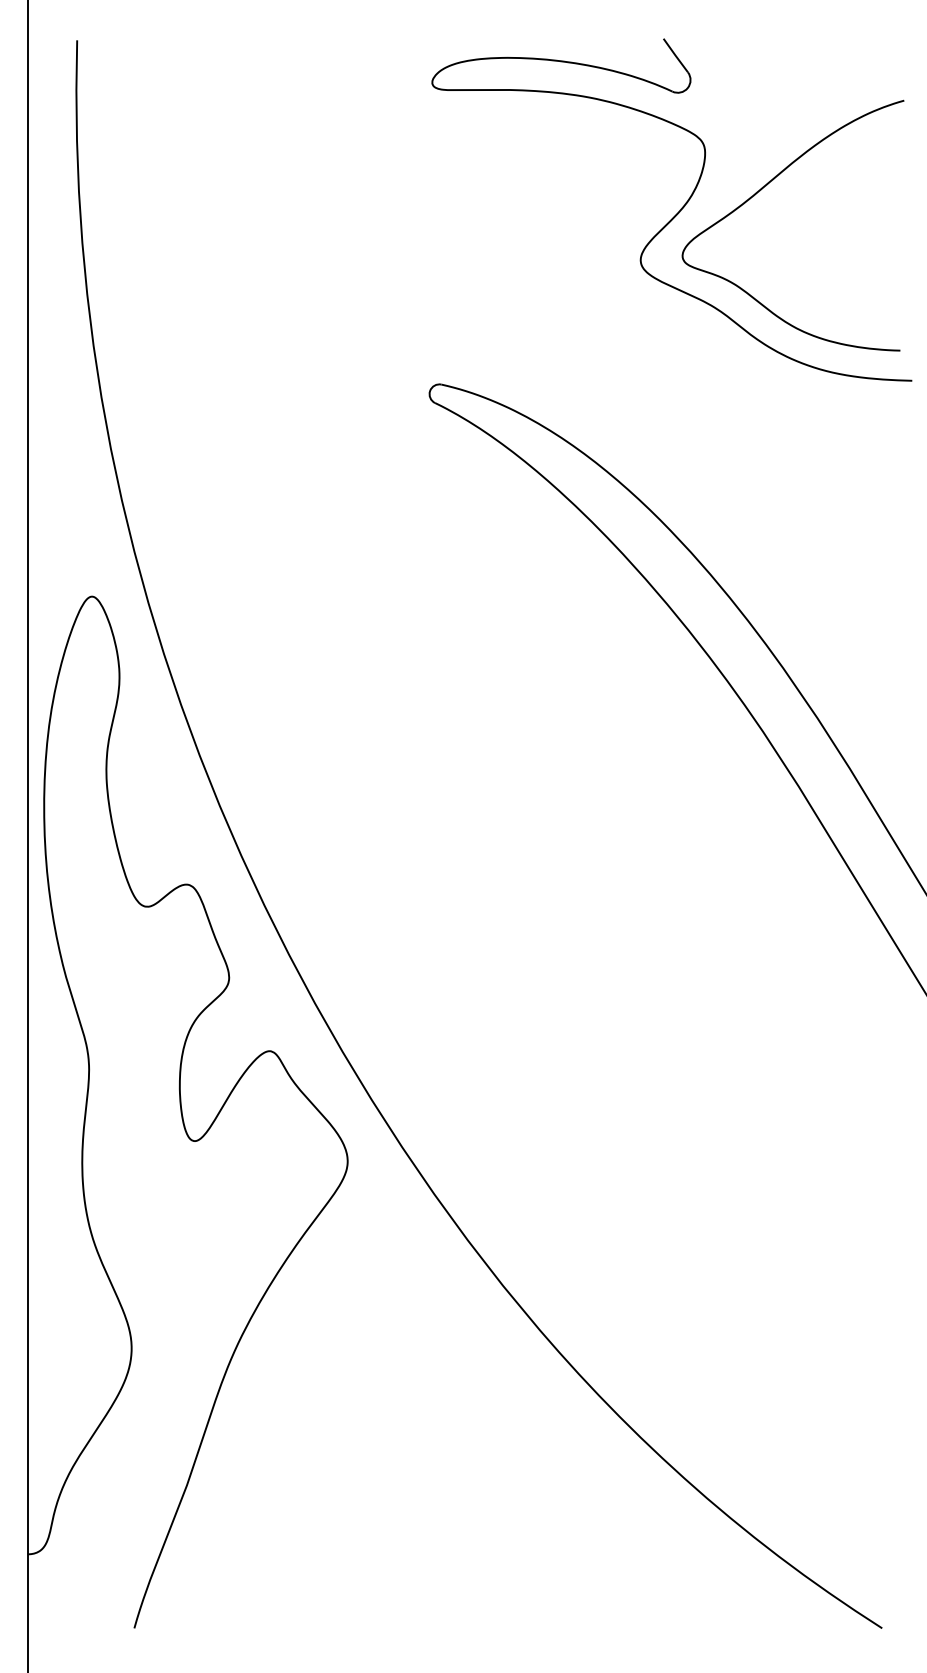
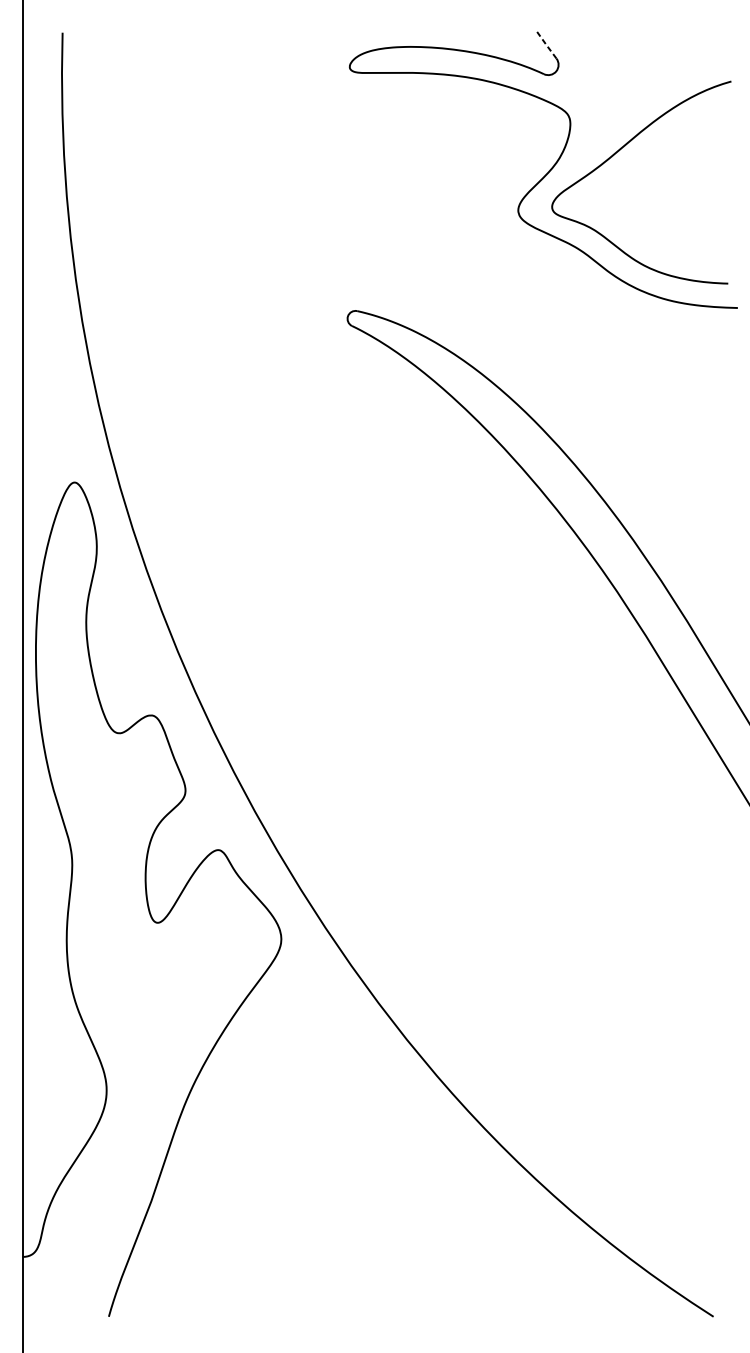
line: (675, 55) -> (546, 44), solid -> dashed

